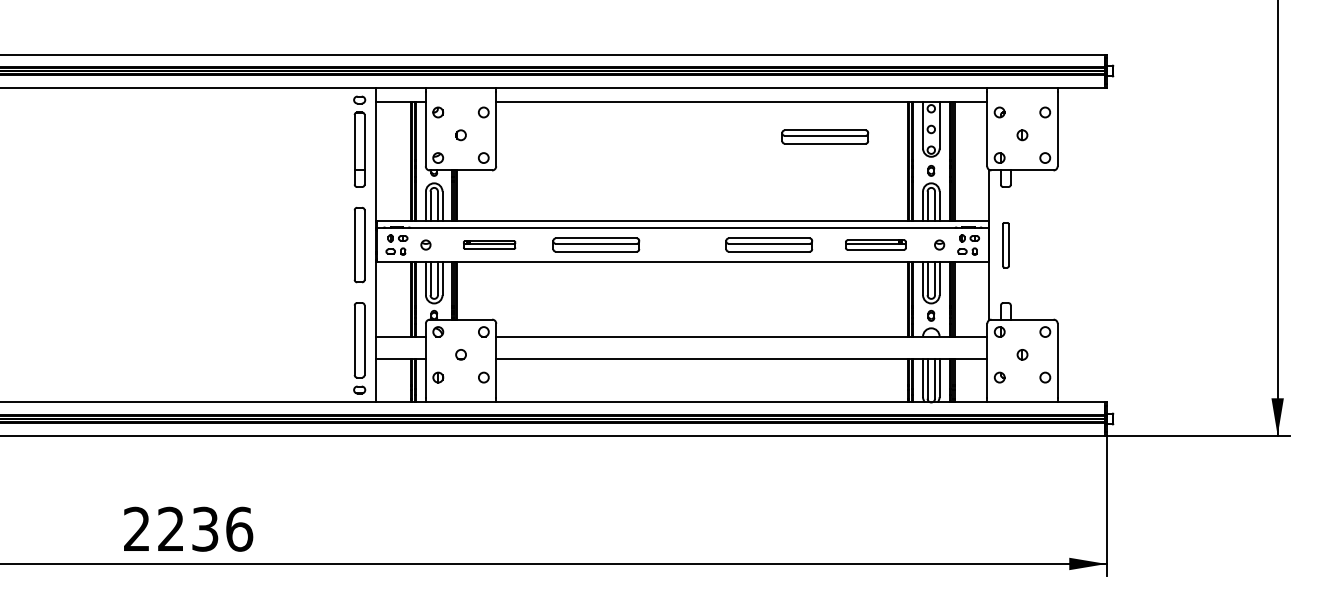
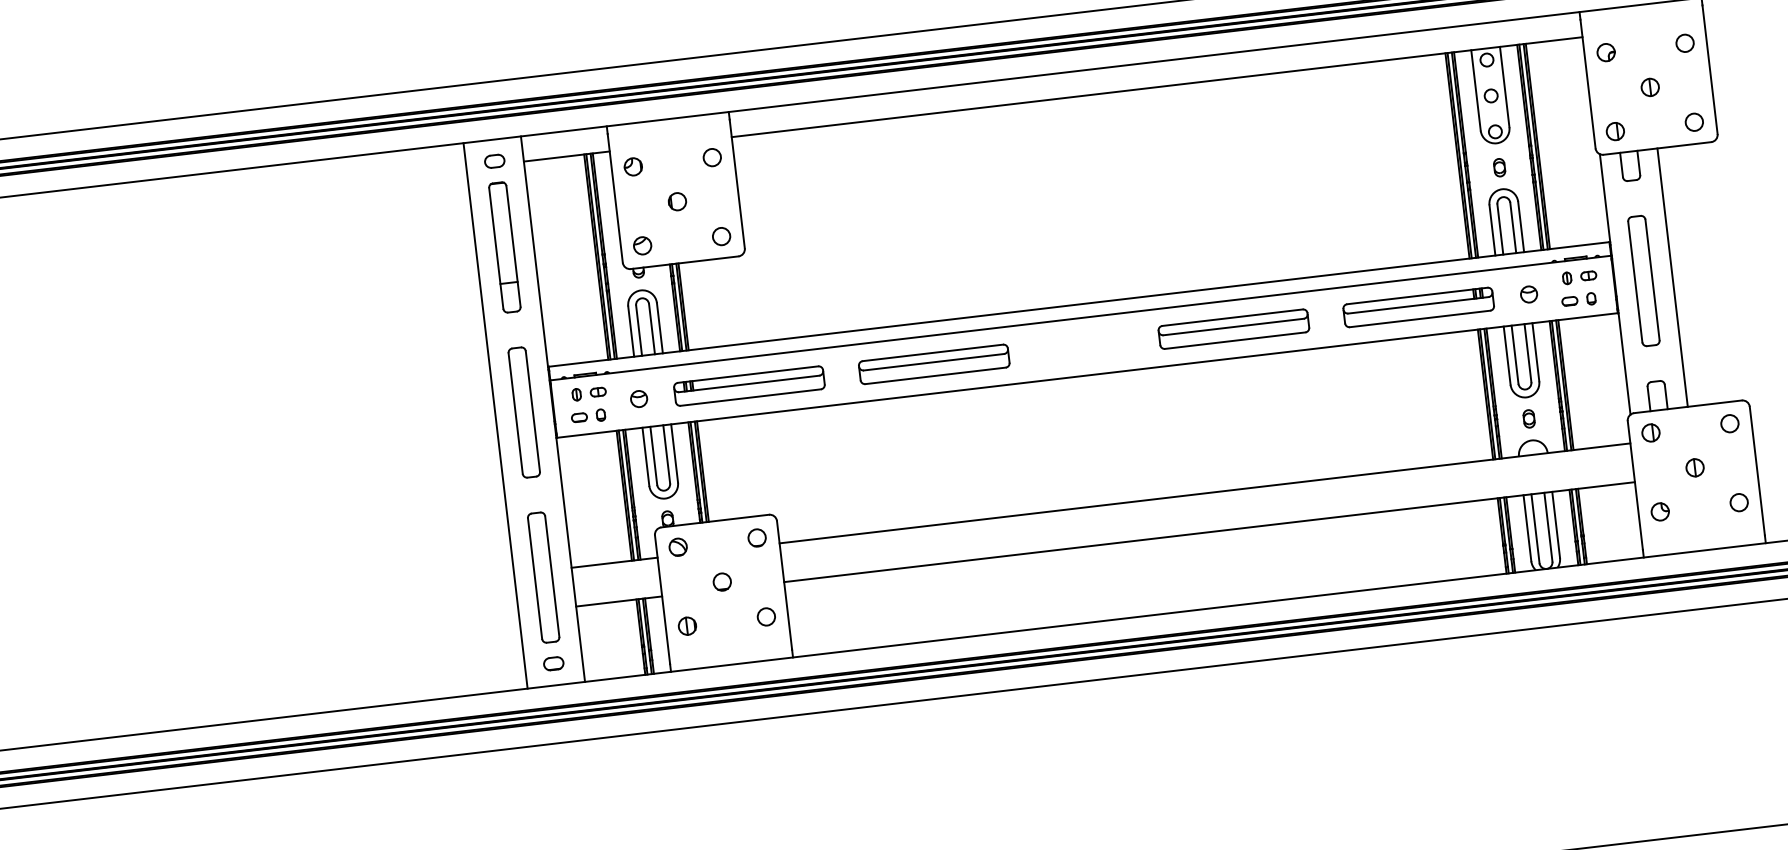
part: (825, 136) -> (1309, 129), removed
line: (343, 244) -> (496, 414), added
part: (489, 244) -> (749, 385), size x1.67
part: (875, 244) -> (1417, 306), size x1.43
line: (1022, 244) -> (1672, 276), added
part: (1005, 245) -> (1643, 281), size x1.67

